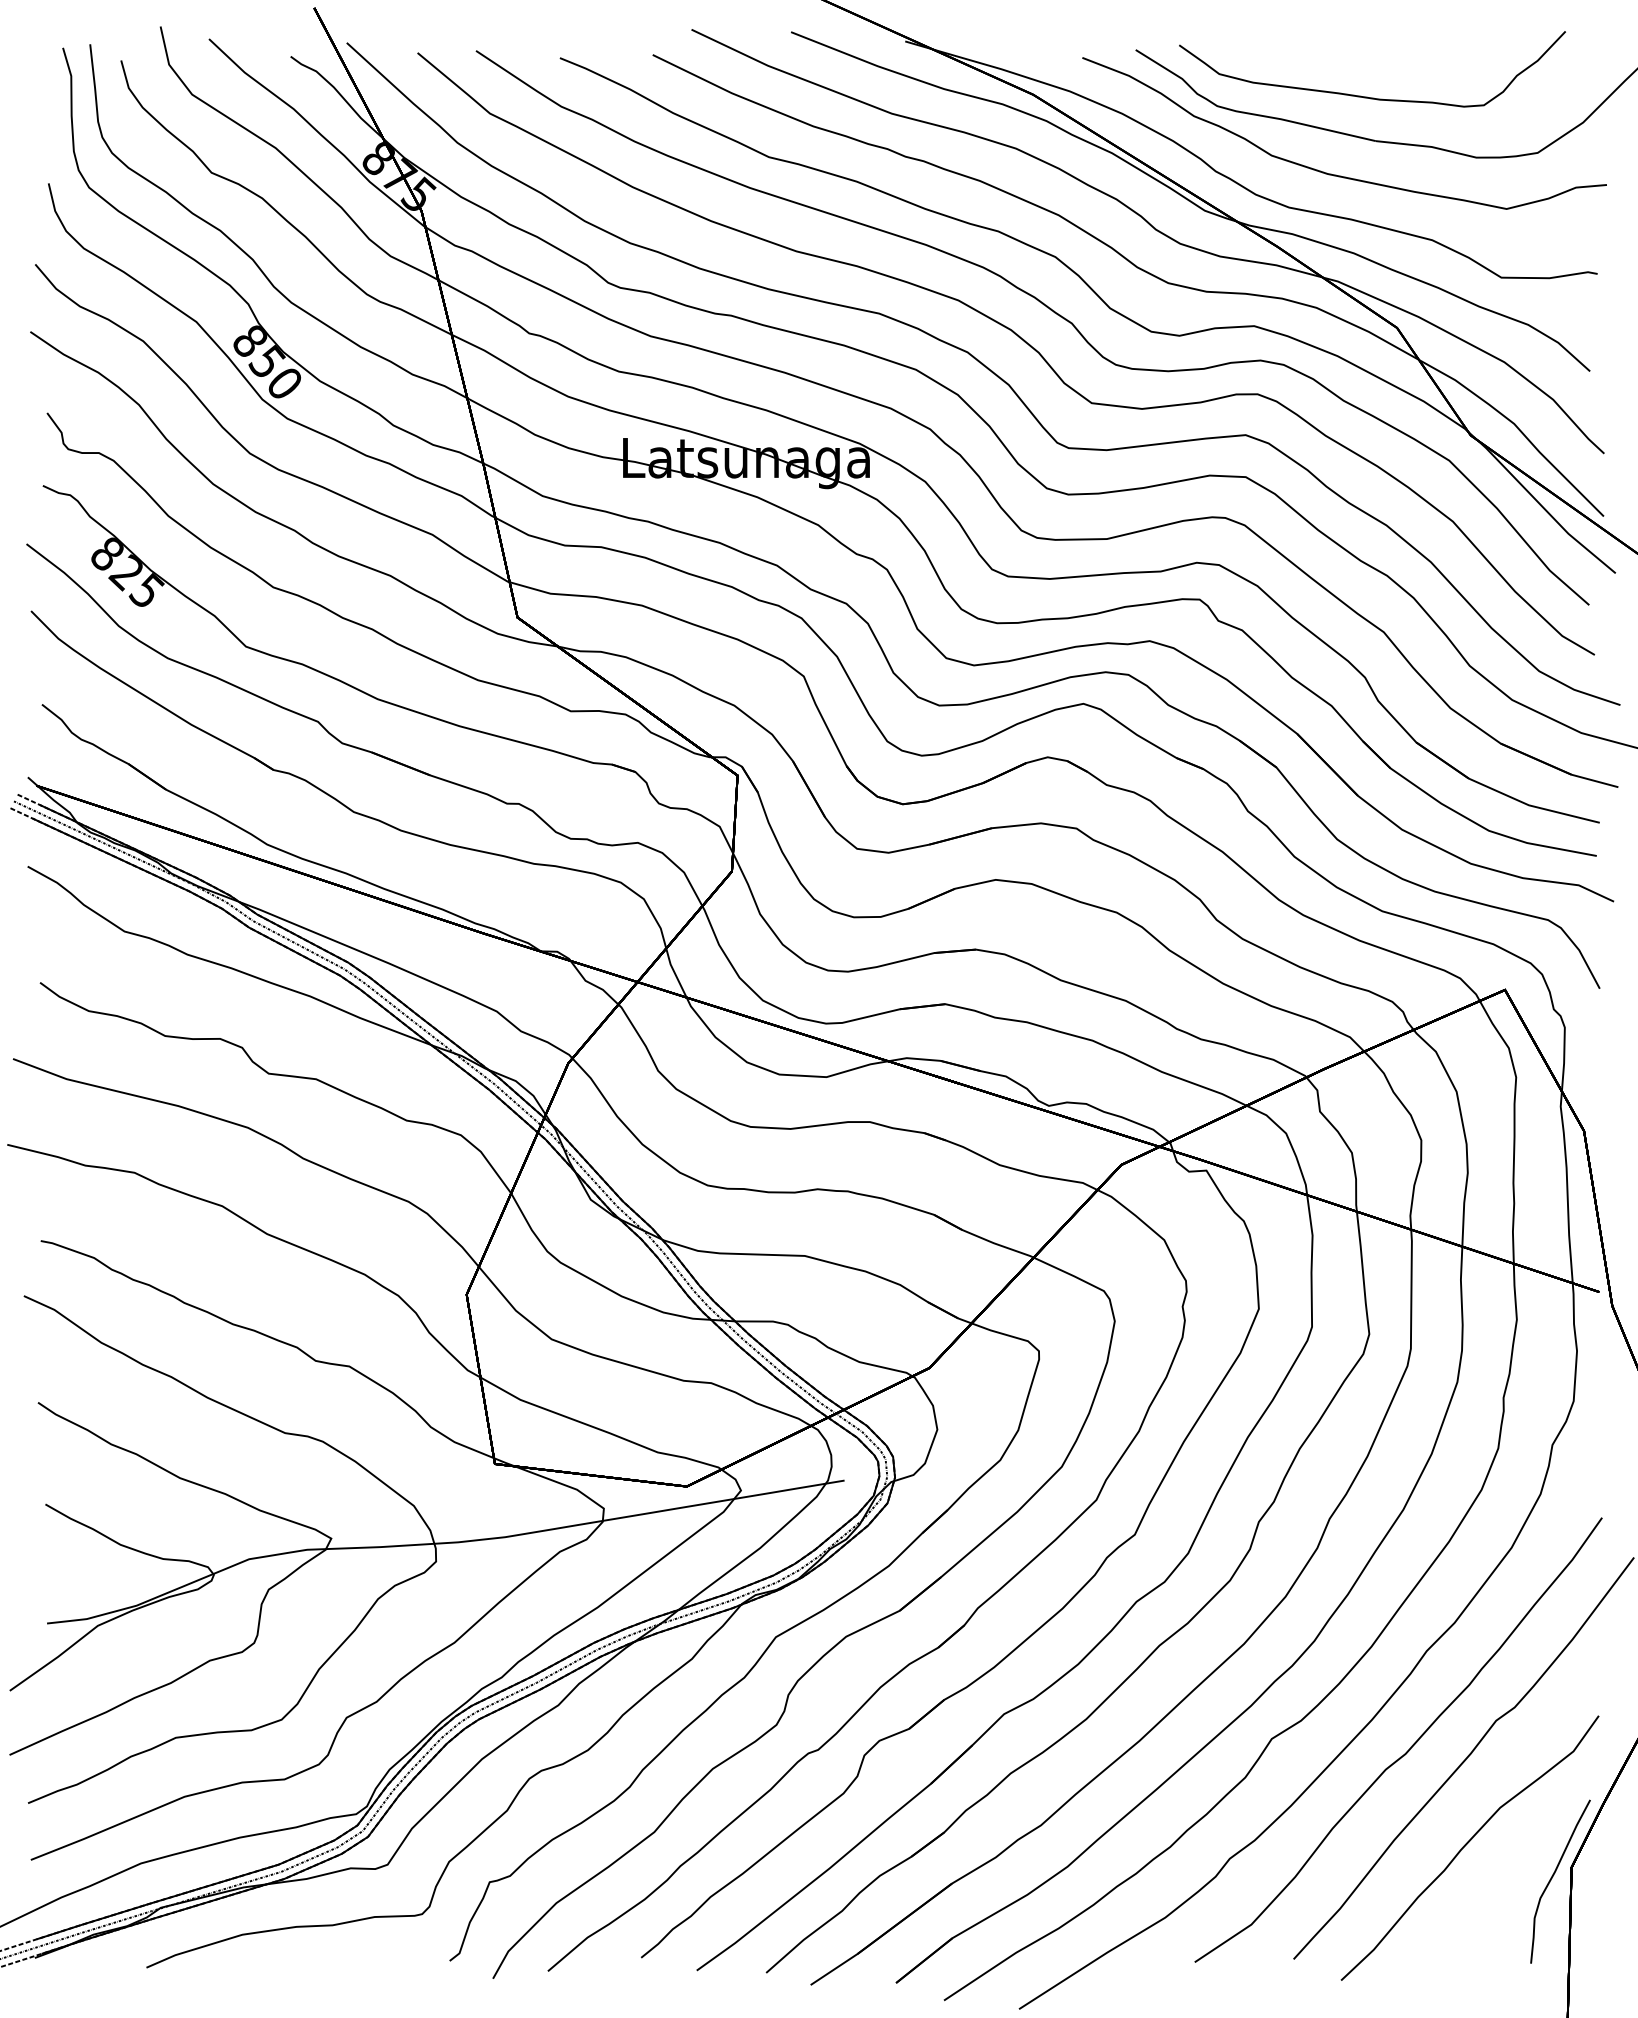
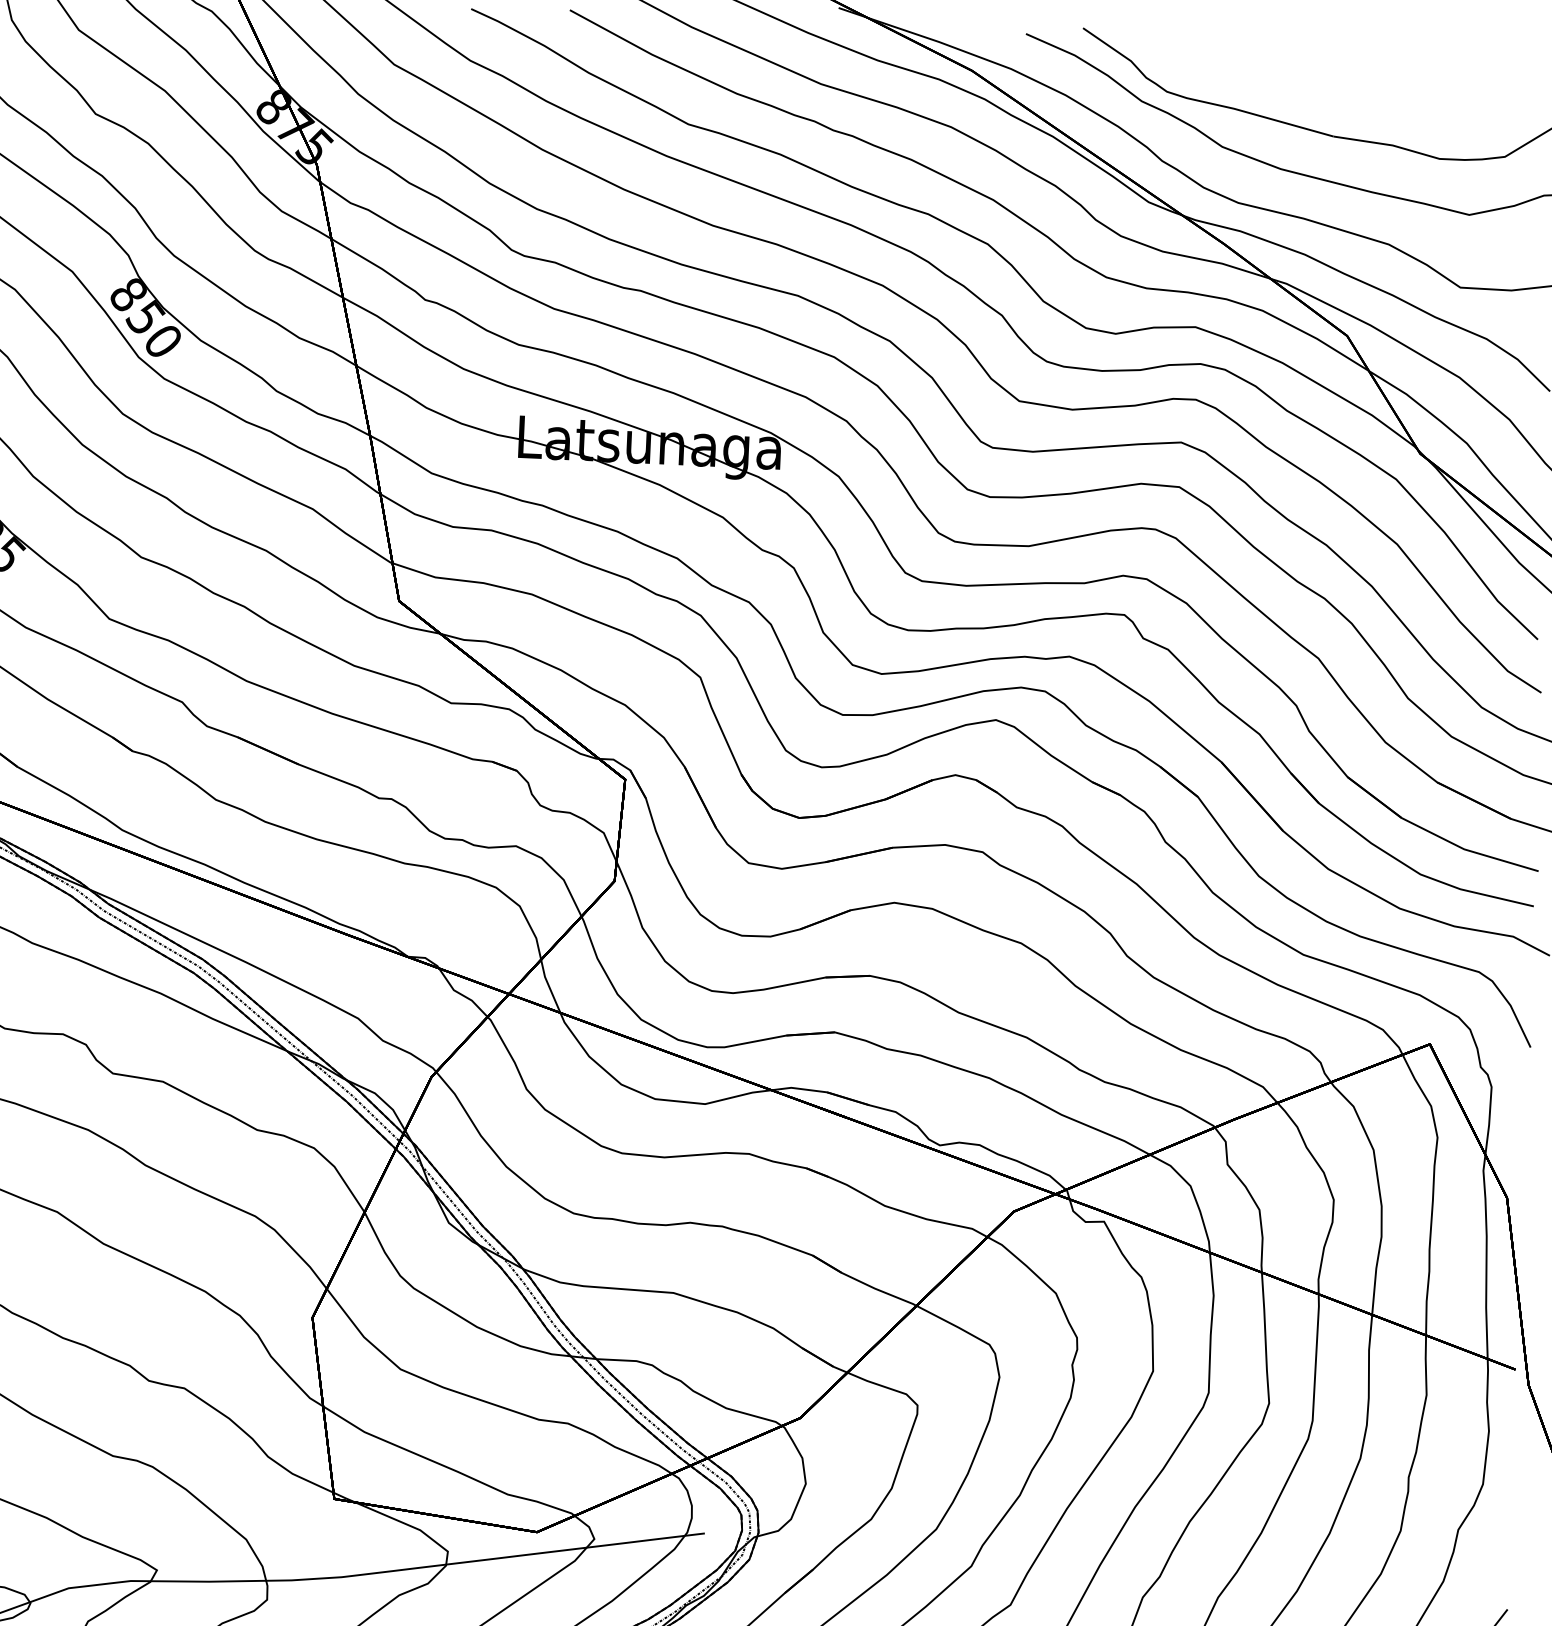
curve: (1367, 96) -> (1326, 88), removed

